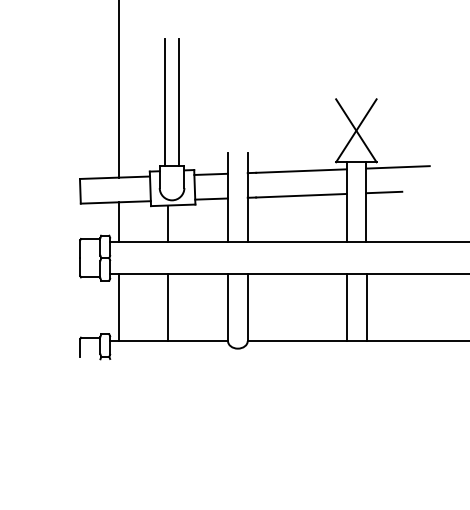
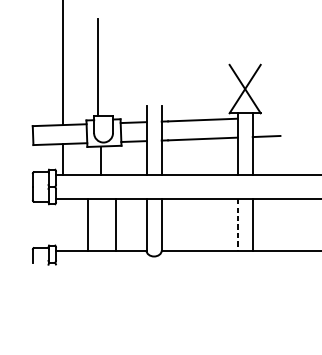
line: (179, 102) -> (109, 67), removed
line: (397, 167) -> (276, 117), removed
line: (118, 307) -> (87, 224), moved
line: (168, 307) -> (116, 224), moved
line: (346, 307) -> (237, 224), solid -> dashed

